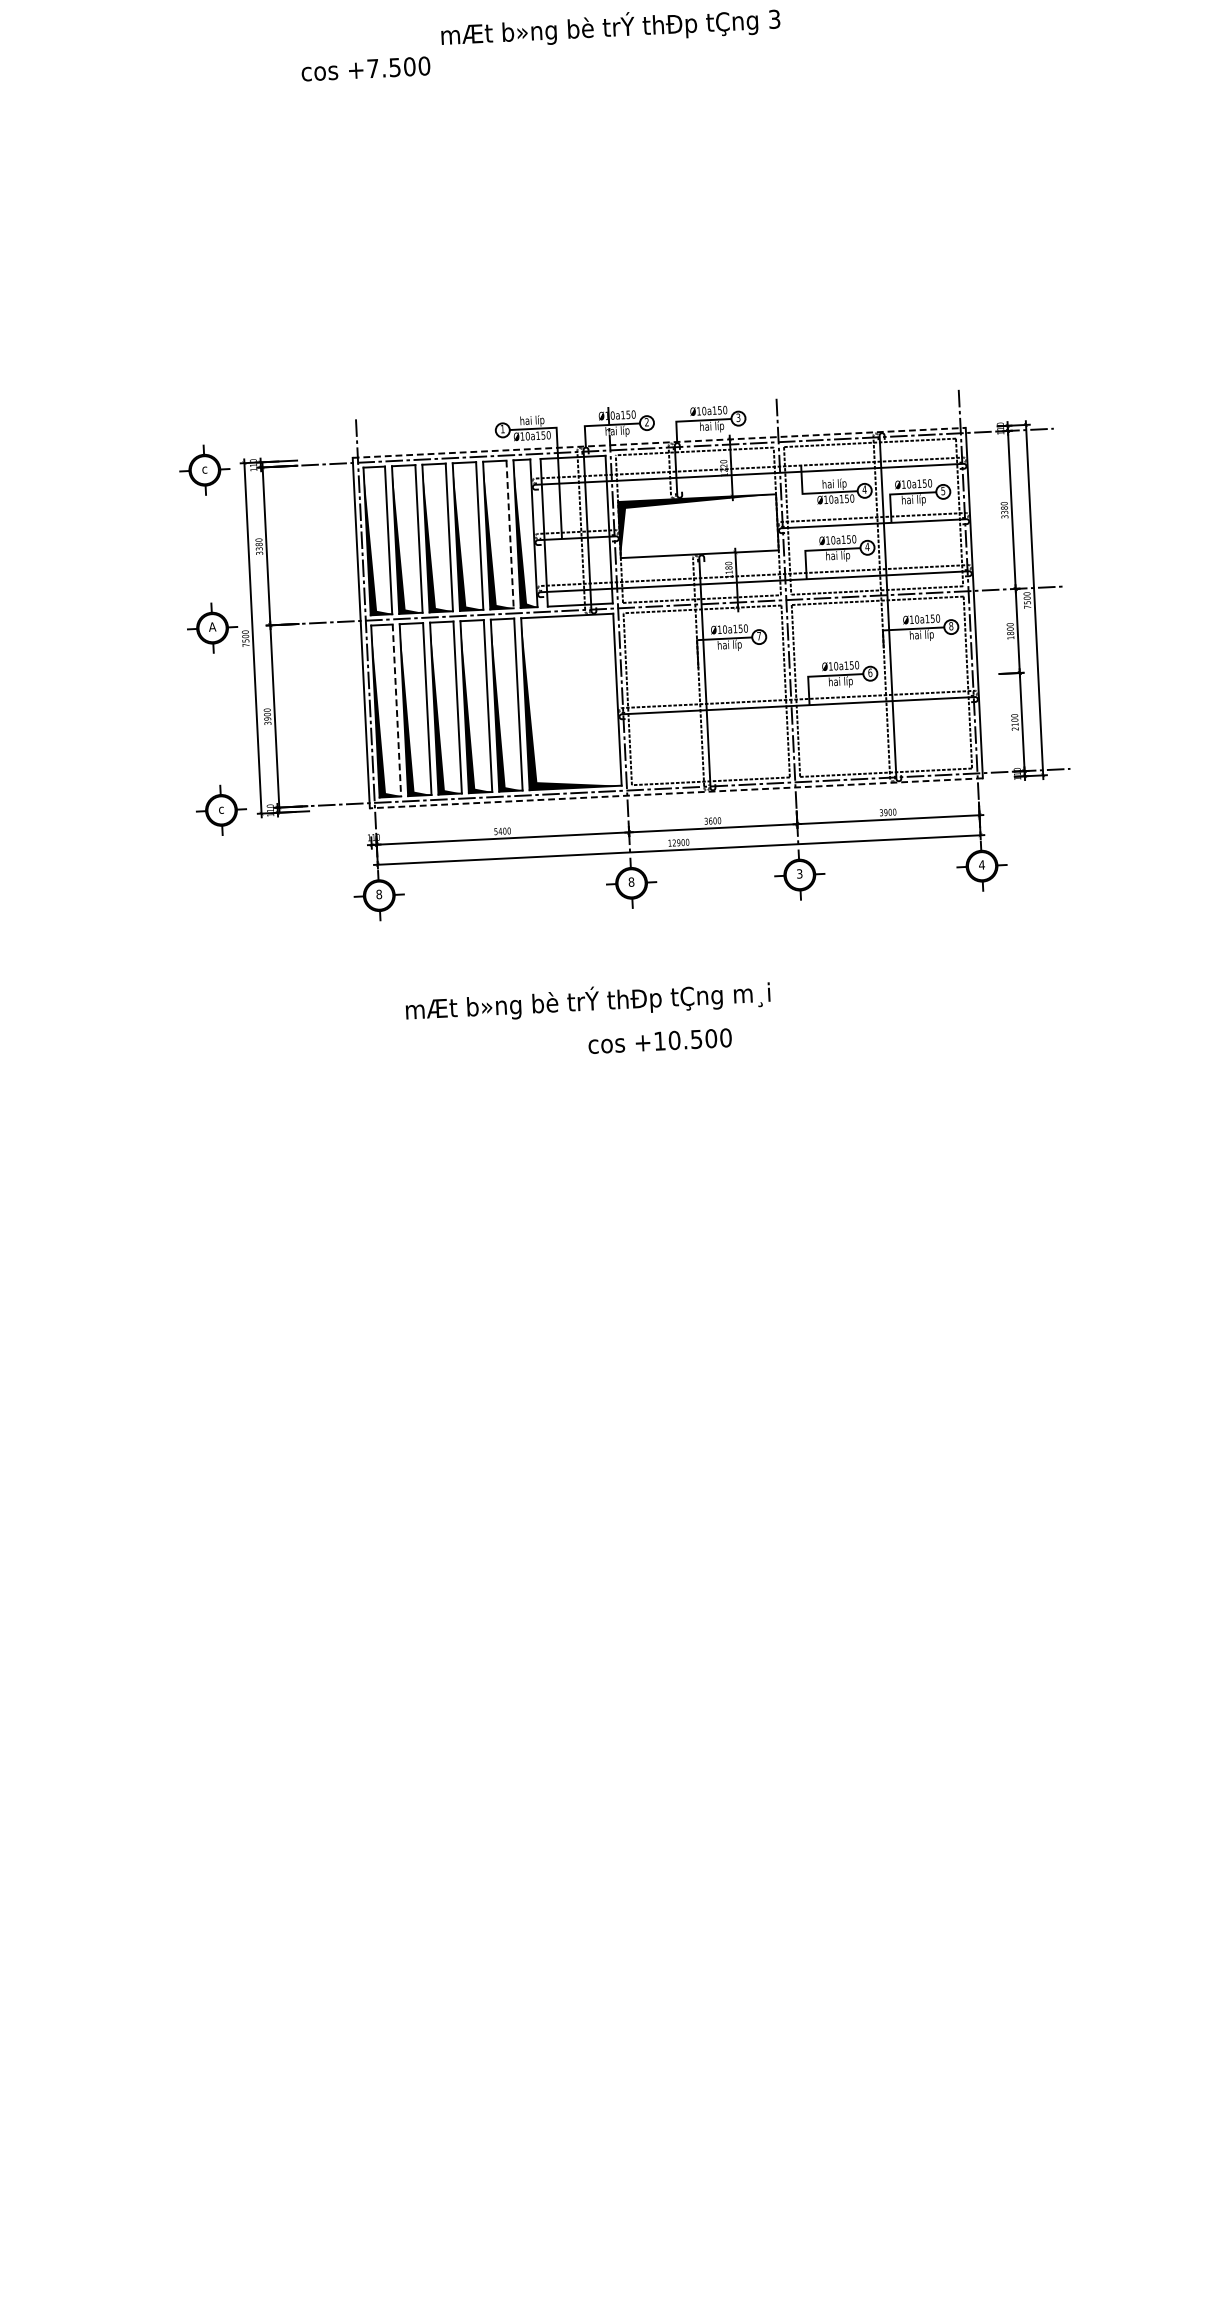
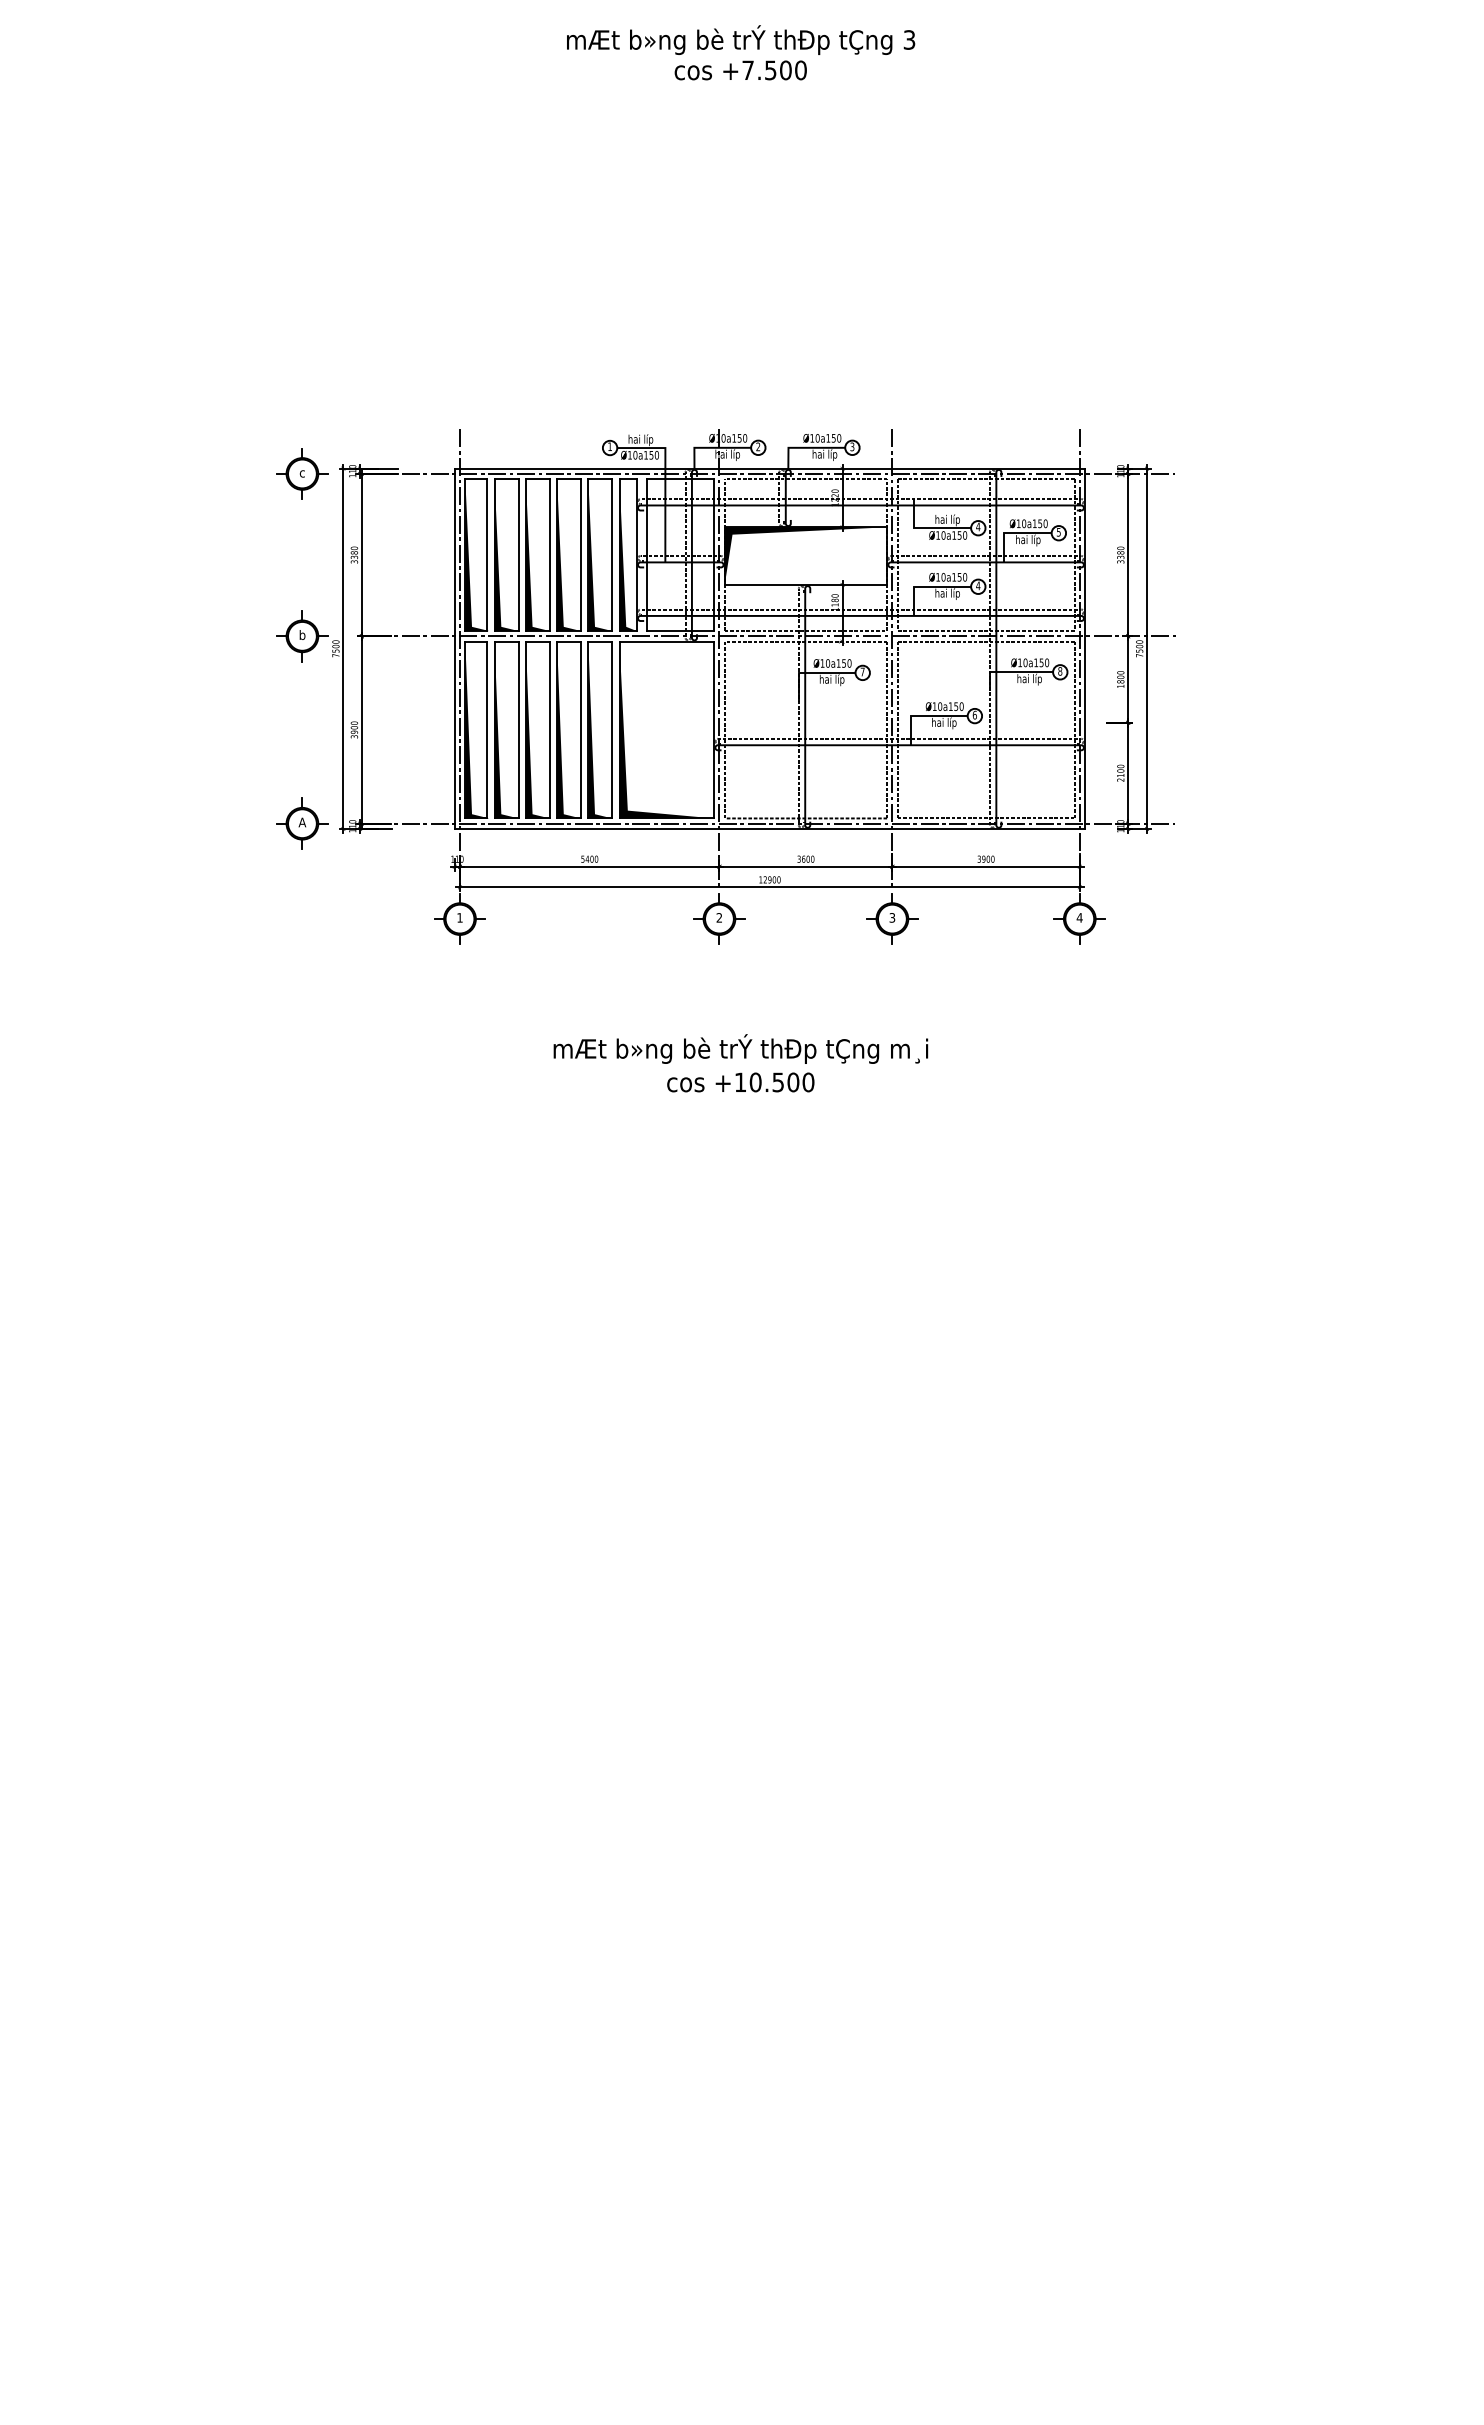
text: (365, 69) -> (740, 70), moved
line: (659, 442) -> (770, 468), dashed -> solid
line: (510, 534) -> (612, 555), dashed -> solid
text: (212, 626) -> (302, 634), A -> b
line: (397, 710) -> (487, 730), dashed -> solid
line: (676, 793) -> (769, 829), dashed -> solid
text: (221, 809) -> (302, 822), c -> A
text: (631, 881) -> (719, 917), 8 -> 2
text: (378, 894) -> (459, 917), 8 -> 1
text: (587, 1000) -> (740, 1048), moved

